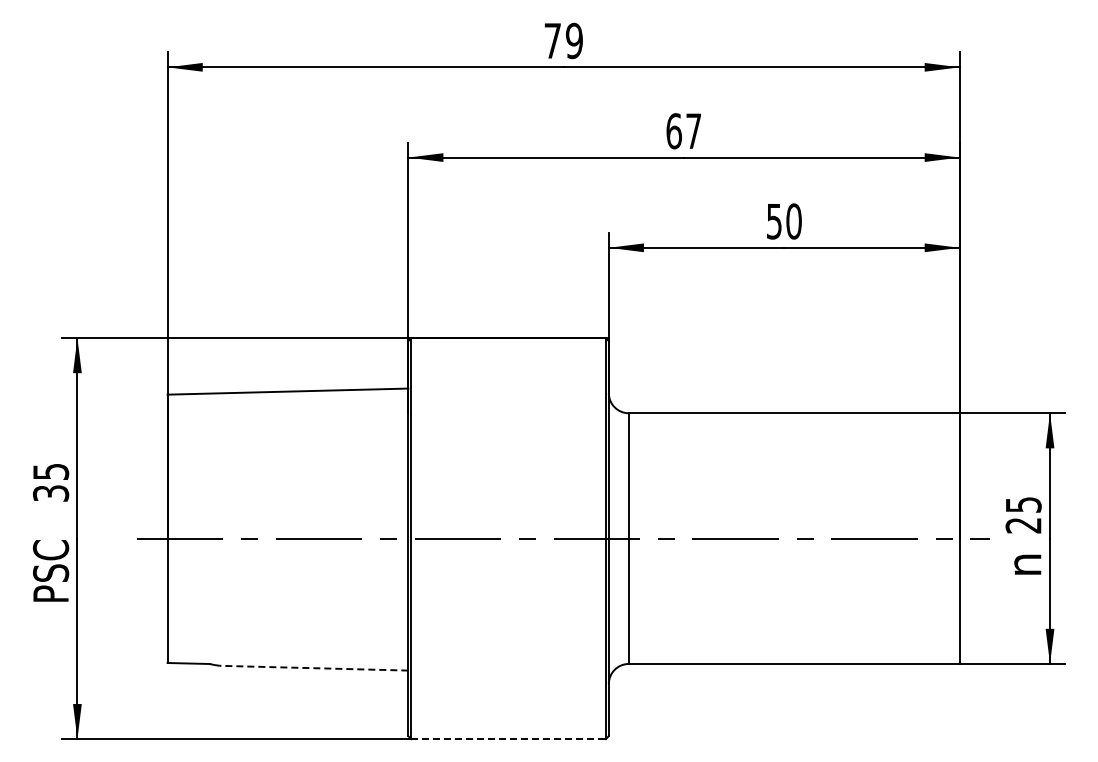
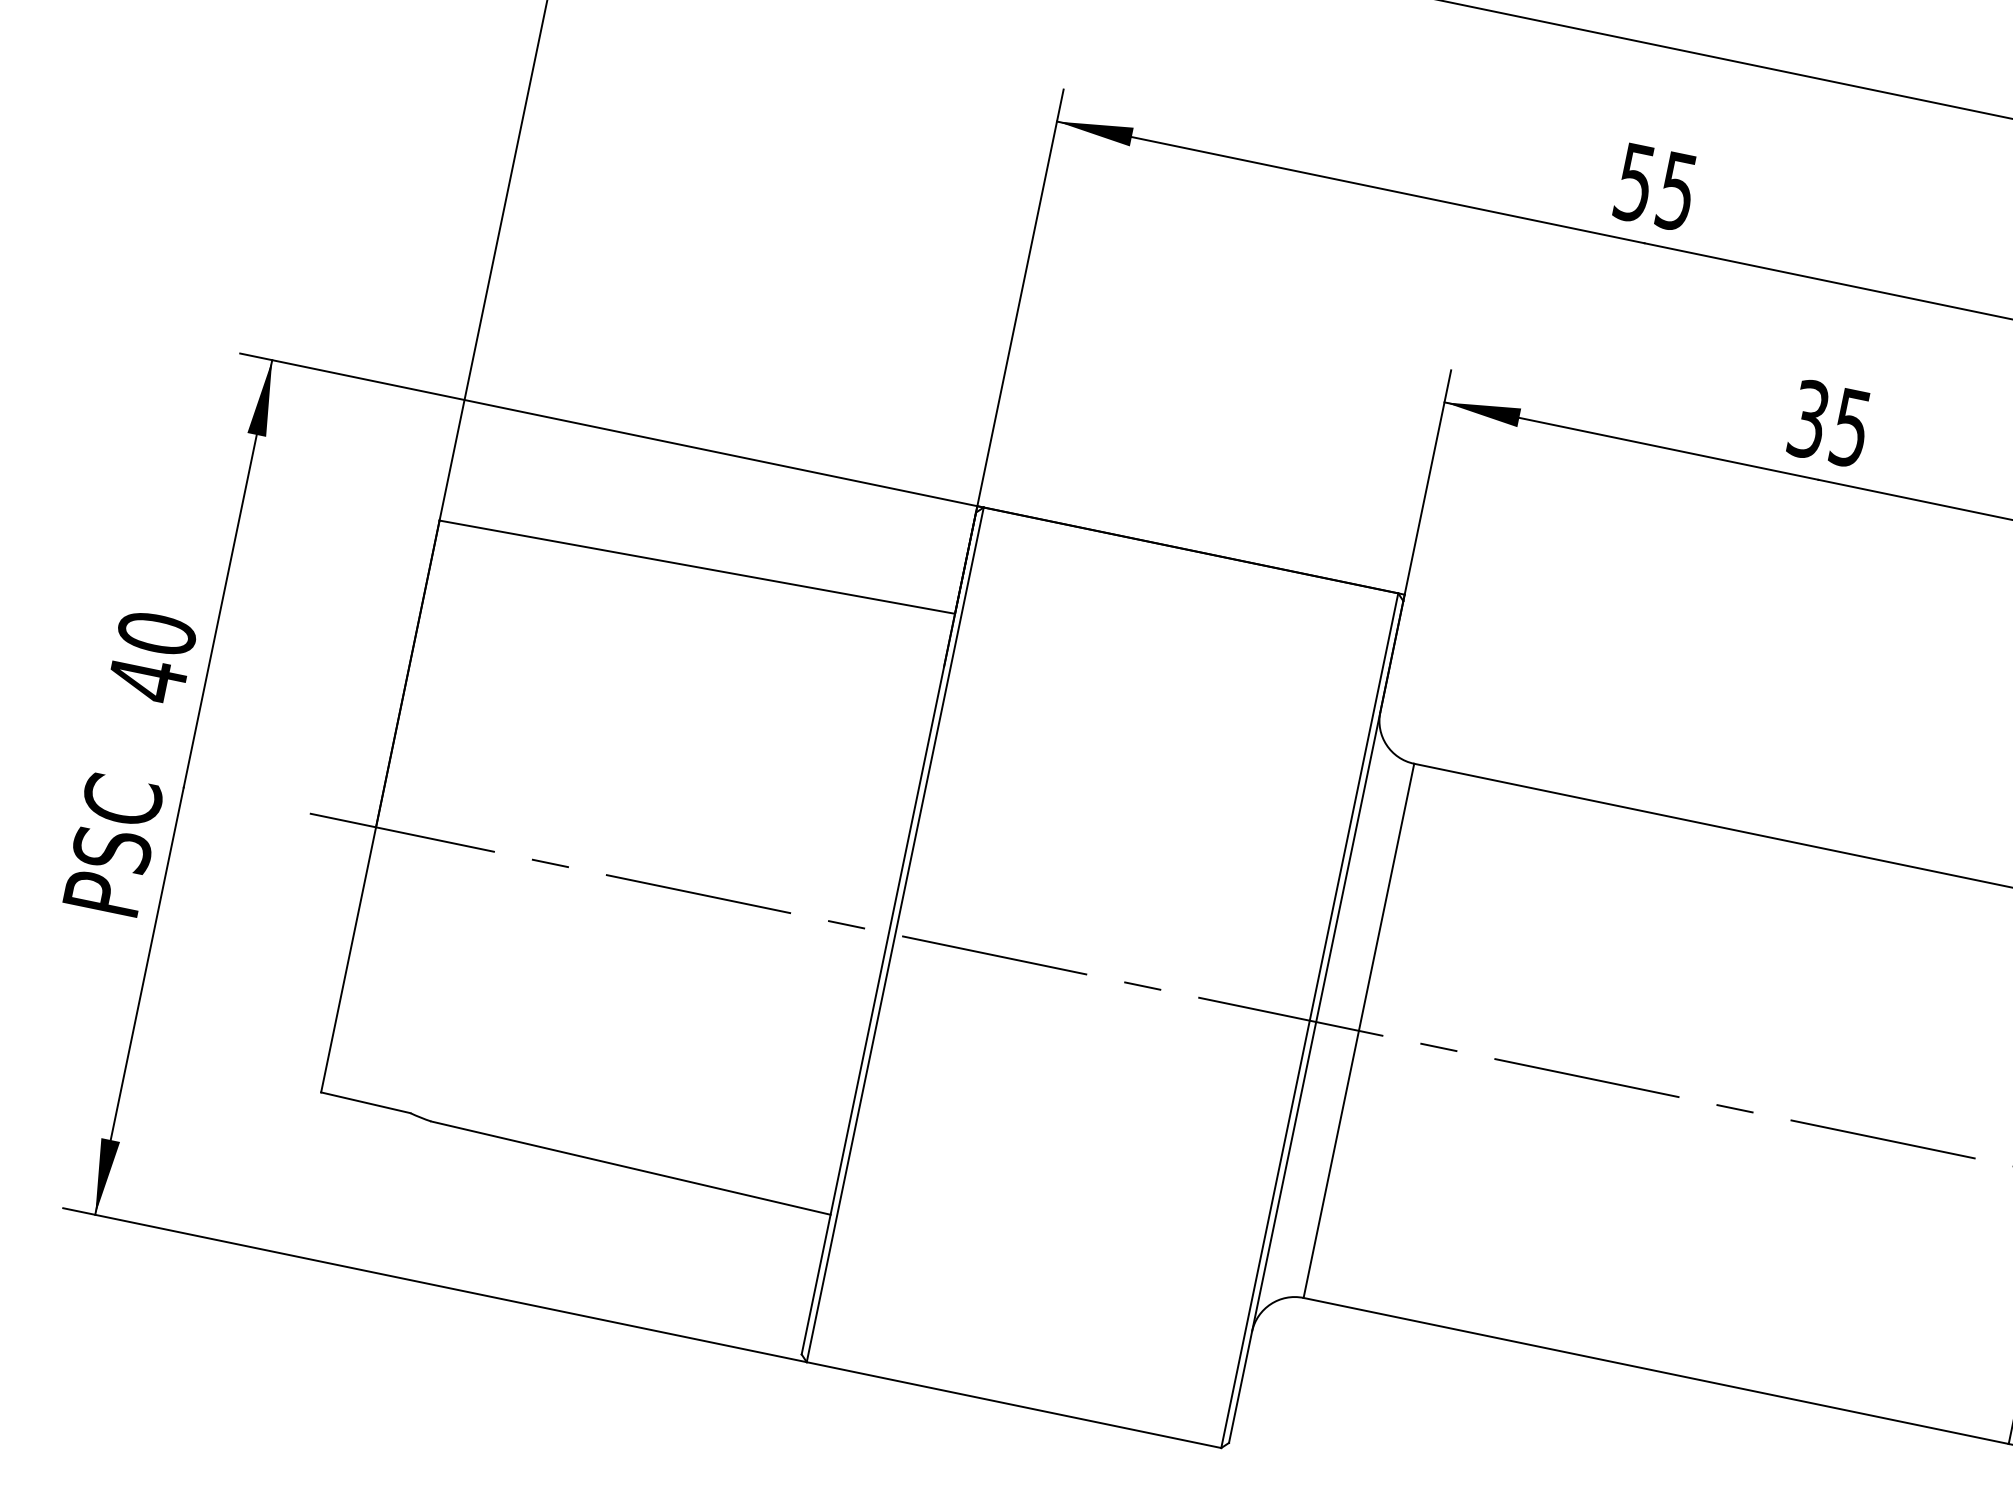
text: (683, 131) -> (1654, 187), 67 -> 55
text: (784, 221) -> (1830, 423), 50 -> 35
text: (50, 482) -> (151, 656), 35 -> 40
line: (313, 668) -> (629, 1168), dashed -> solid
line: (509, 739) -> (1015, 1406), dashed -> solid

